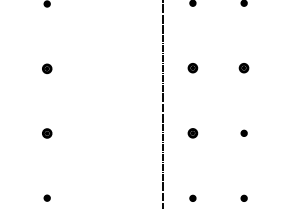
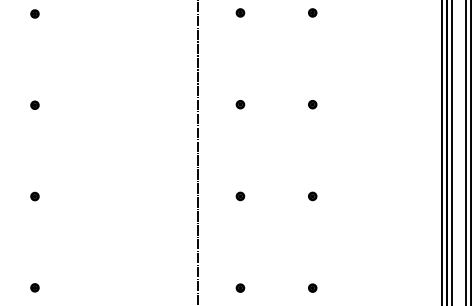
part: (46, 68) -> (34, 104), size x0.62
part: (192, 68) -> (240, 104), size x0.62
part: (244, 68) -> (312, 104), size x0.62
part: (46, 133) -> (34, 196), size x0.62
part: (192, 133) -> (240, 196), size x0.62

